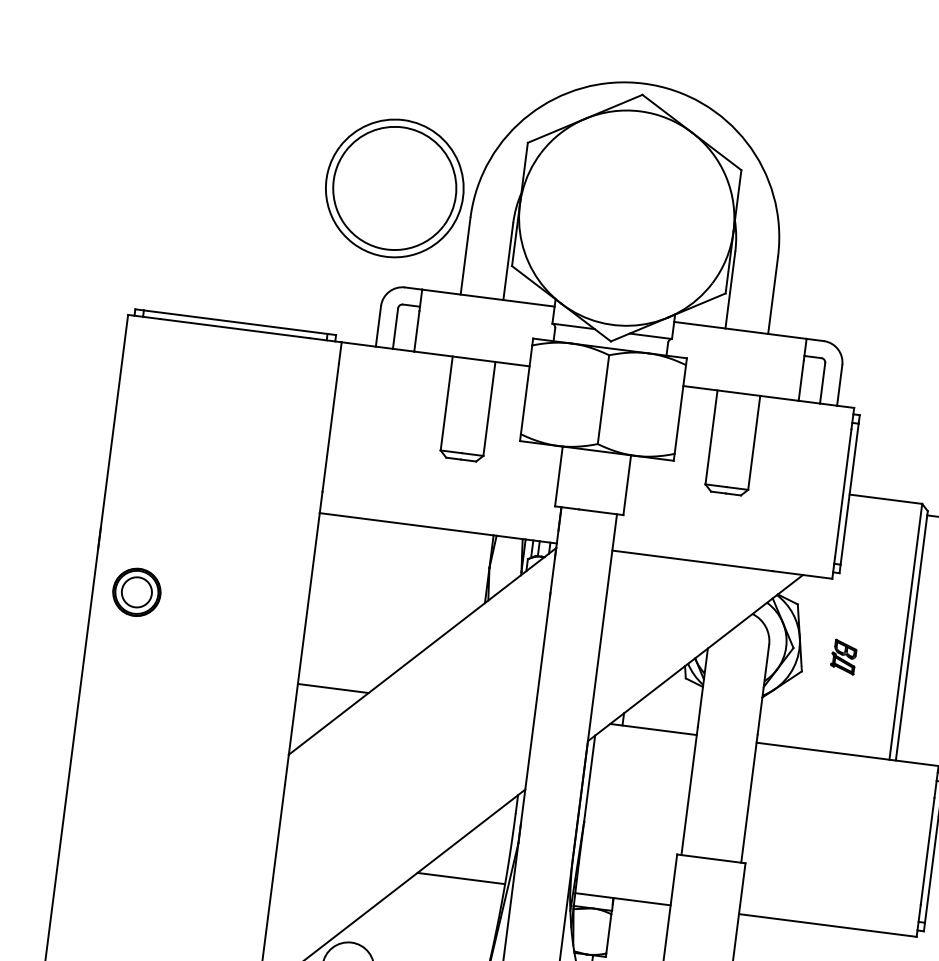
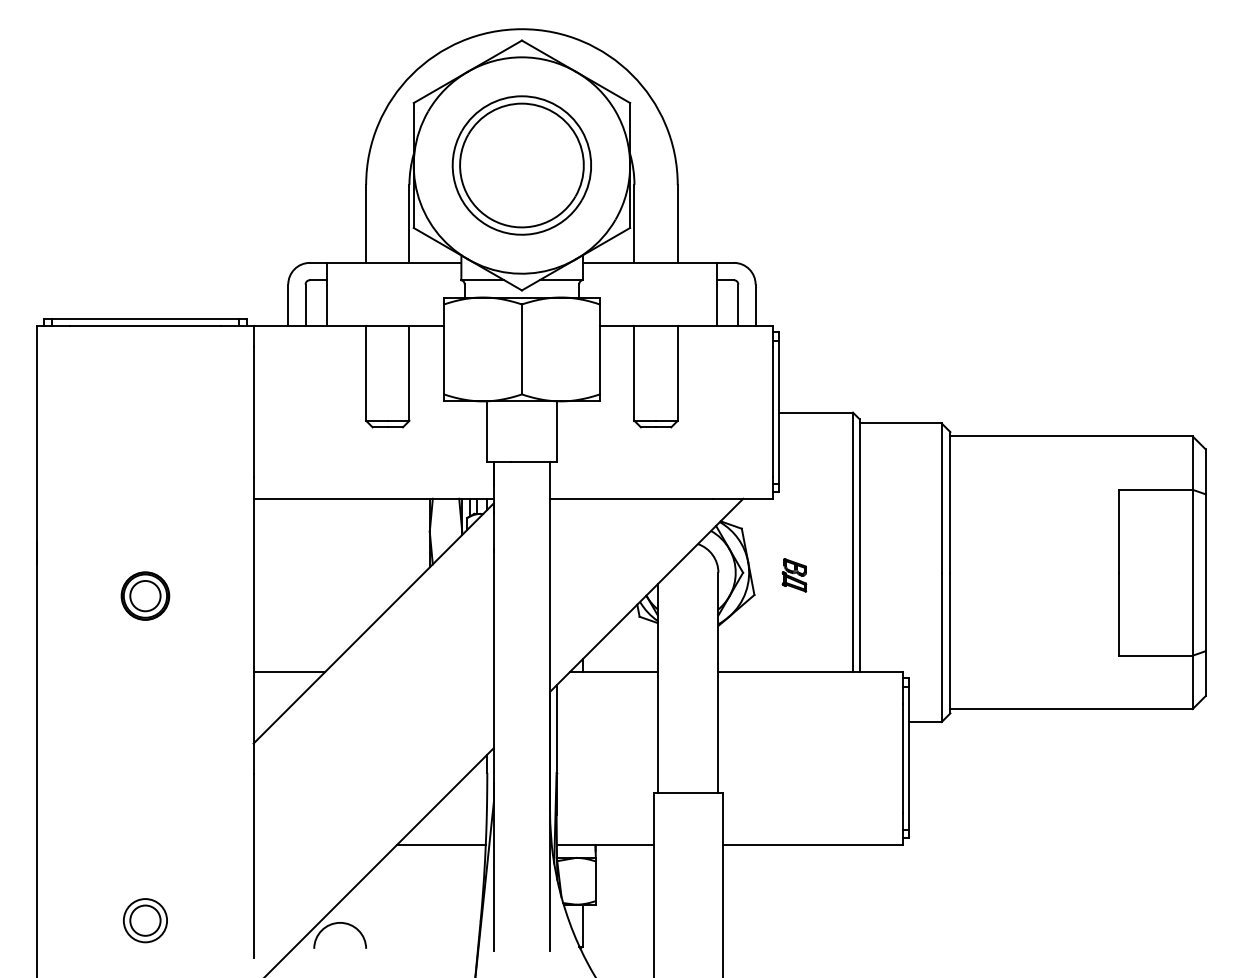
part: (394, 188) -> (521, 165), moved
part: (137, 591) -> (145, 595), moved
part: (158, 915) -> (144, 920), added

